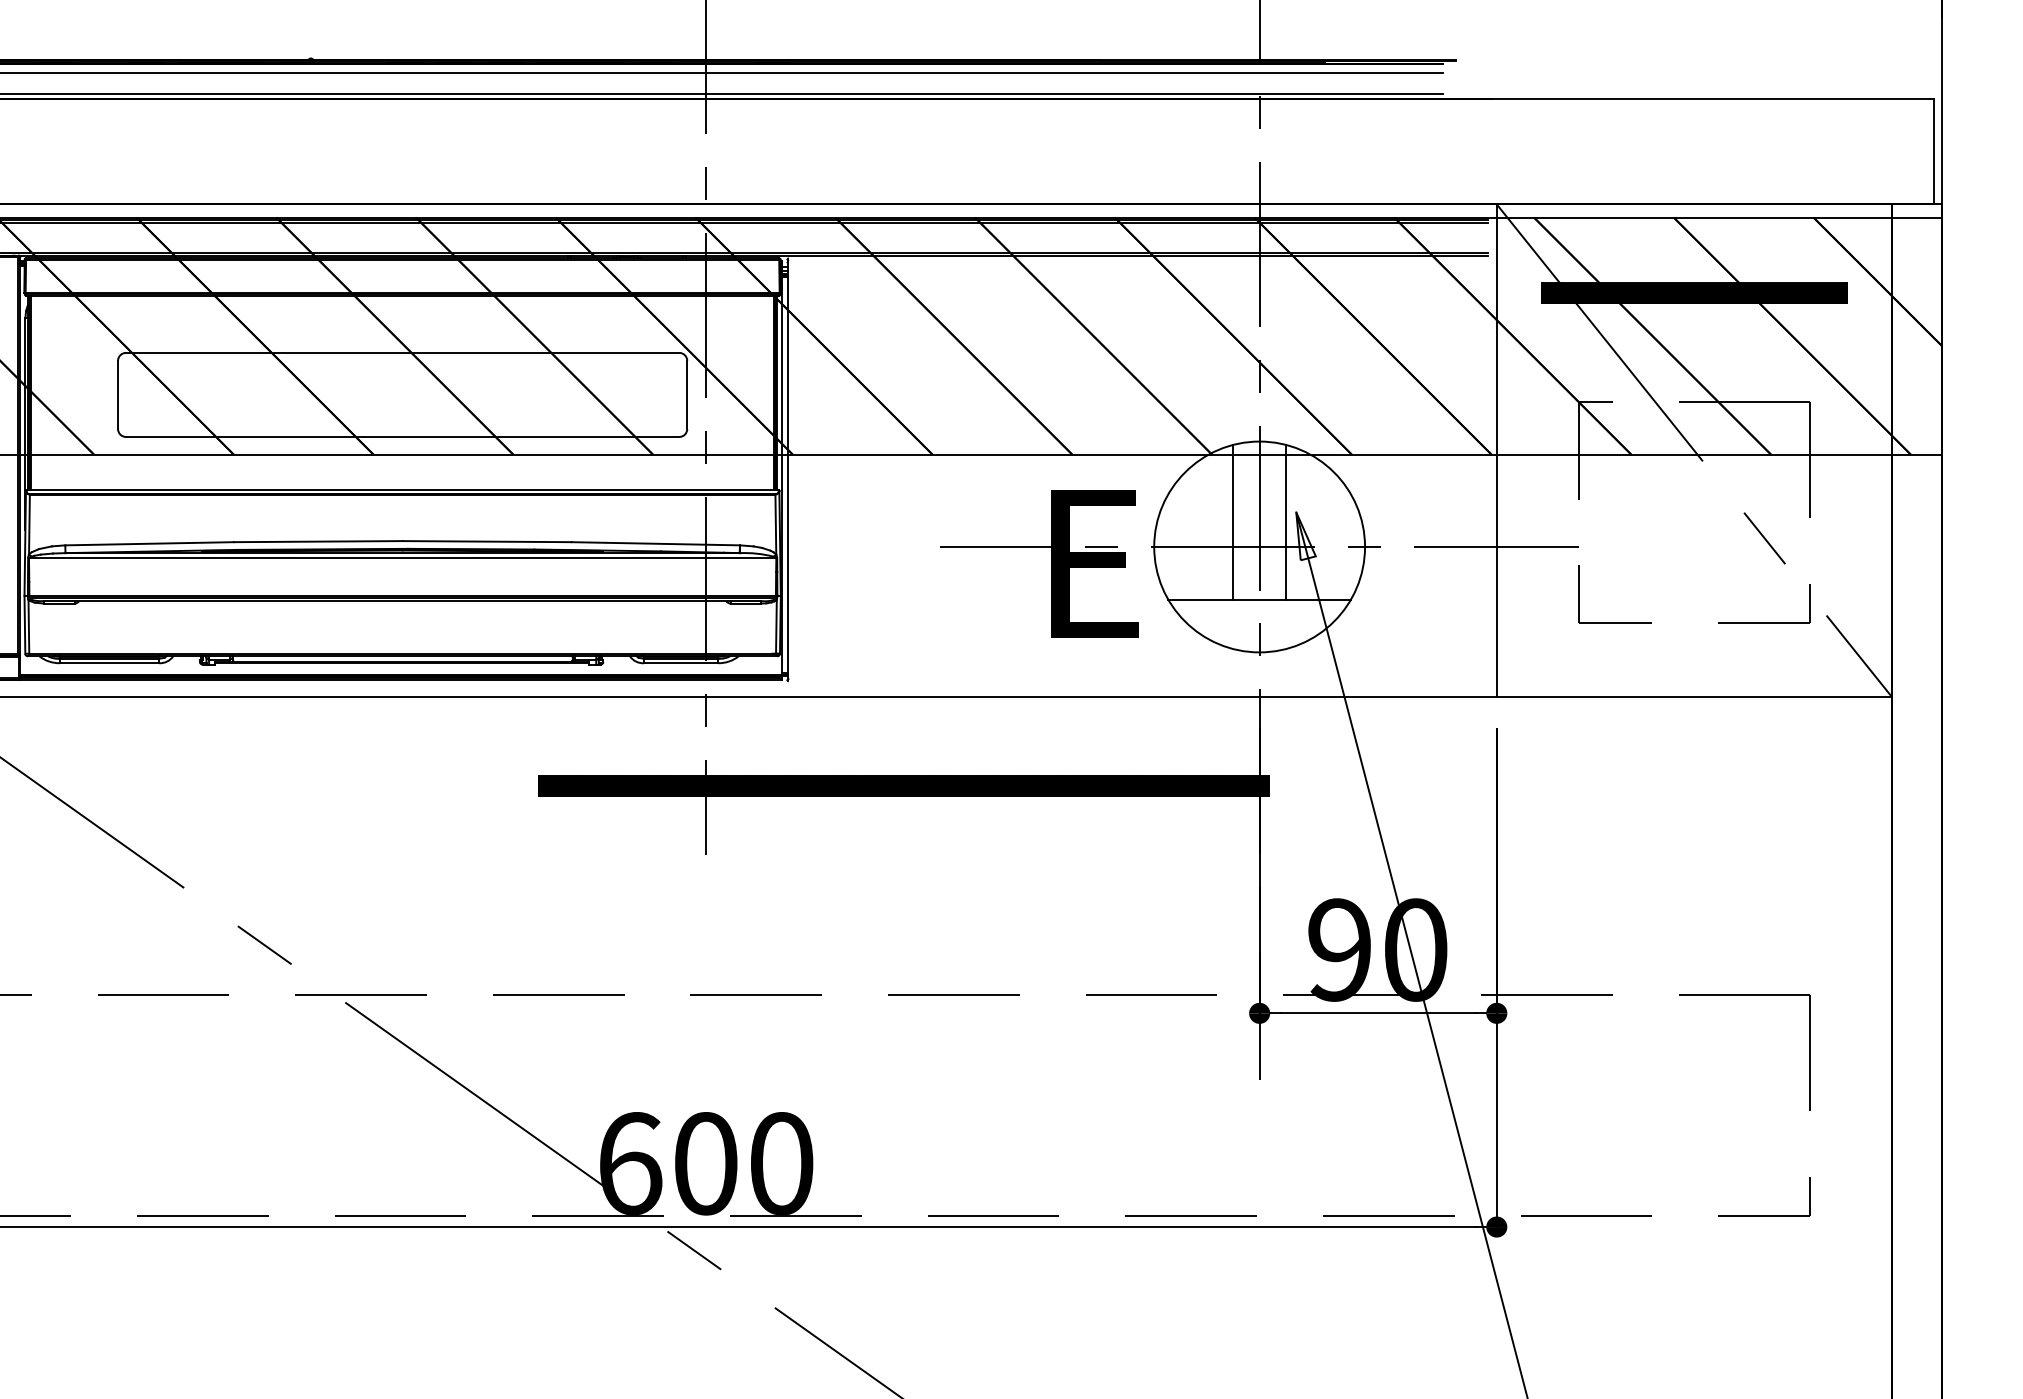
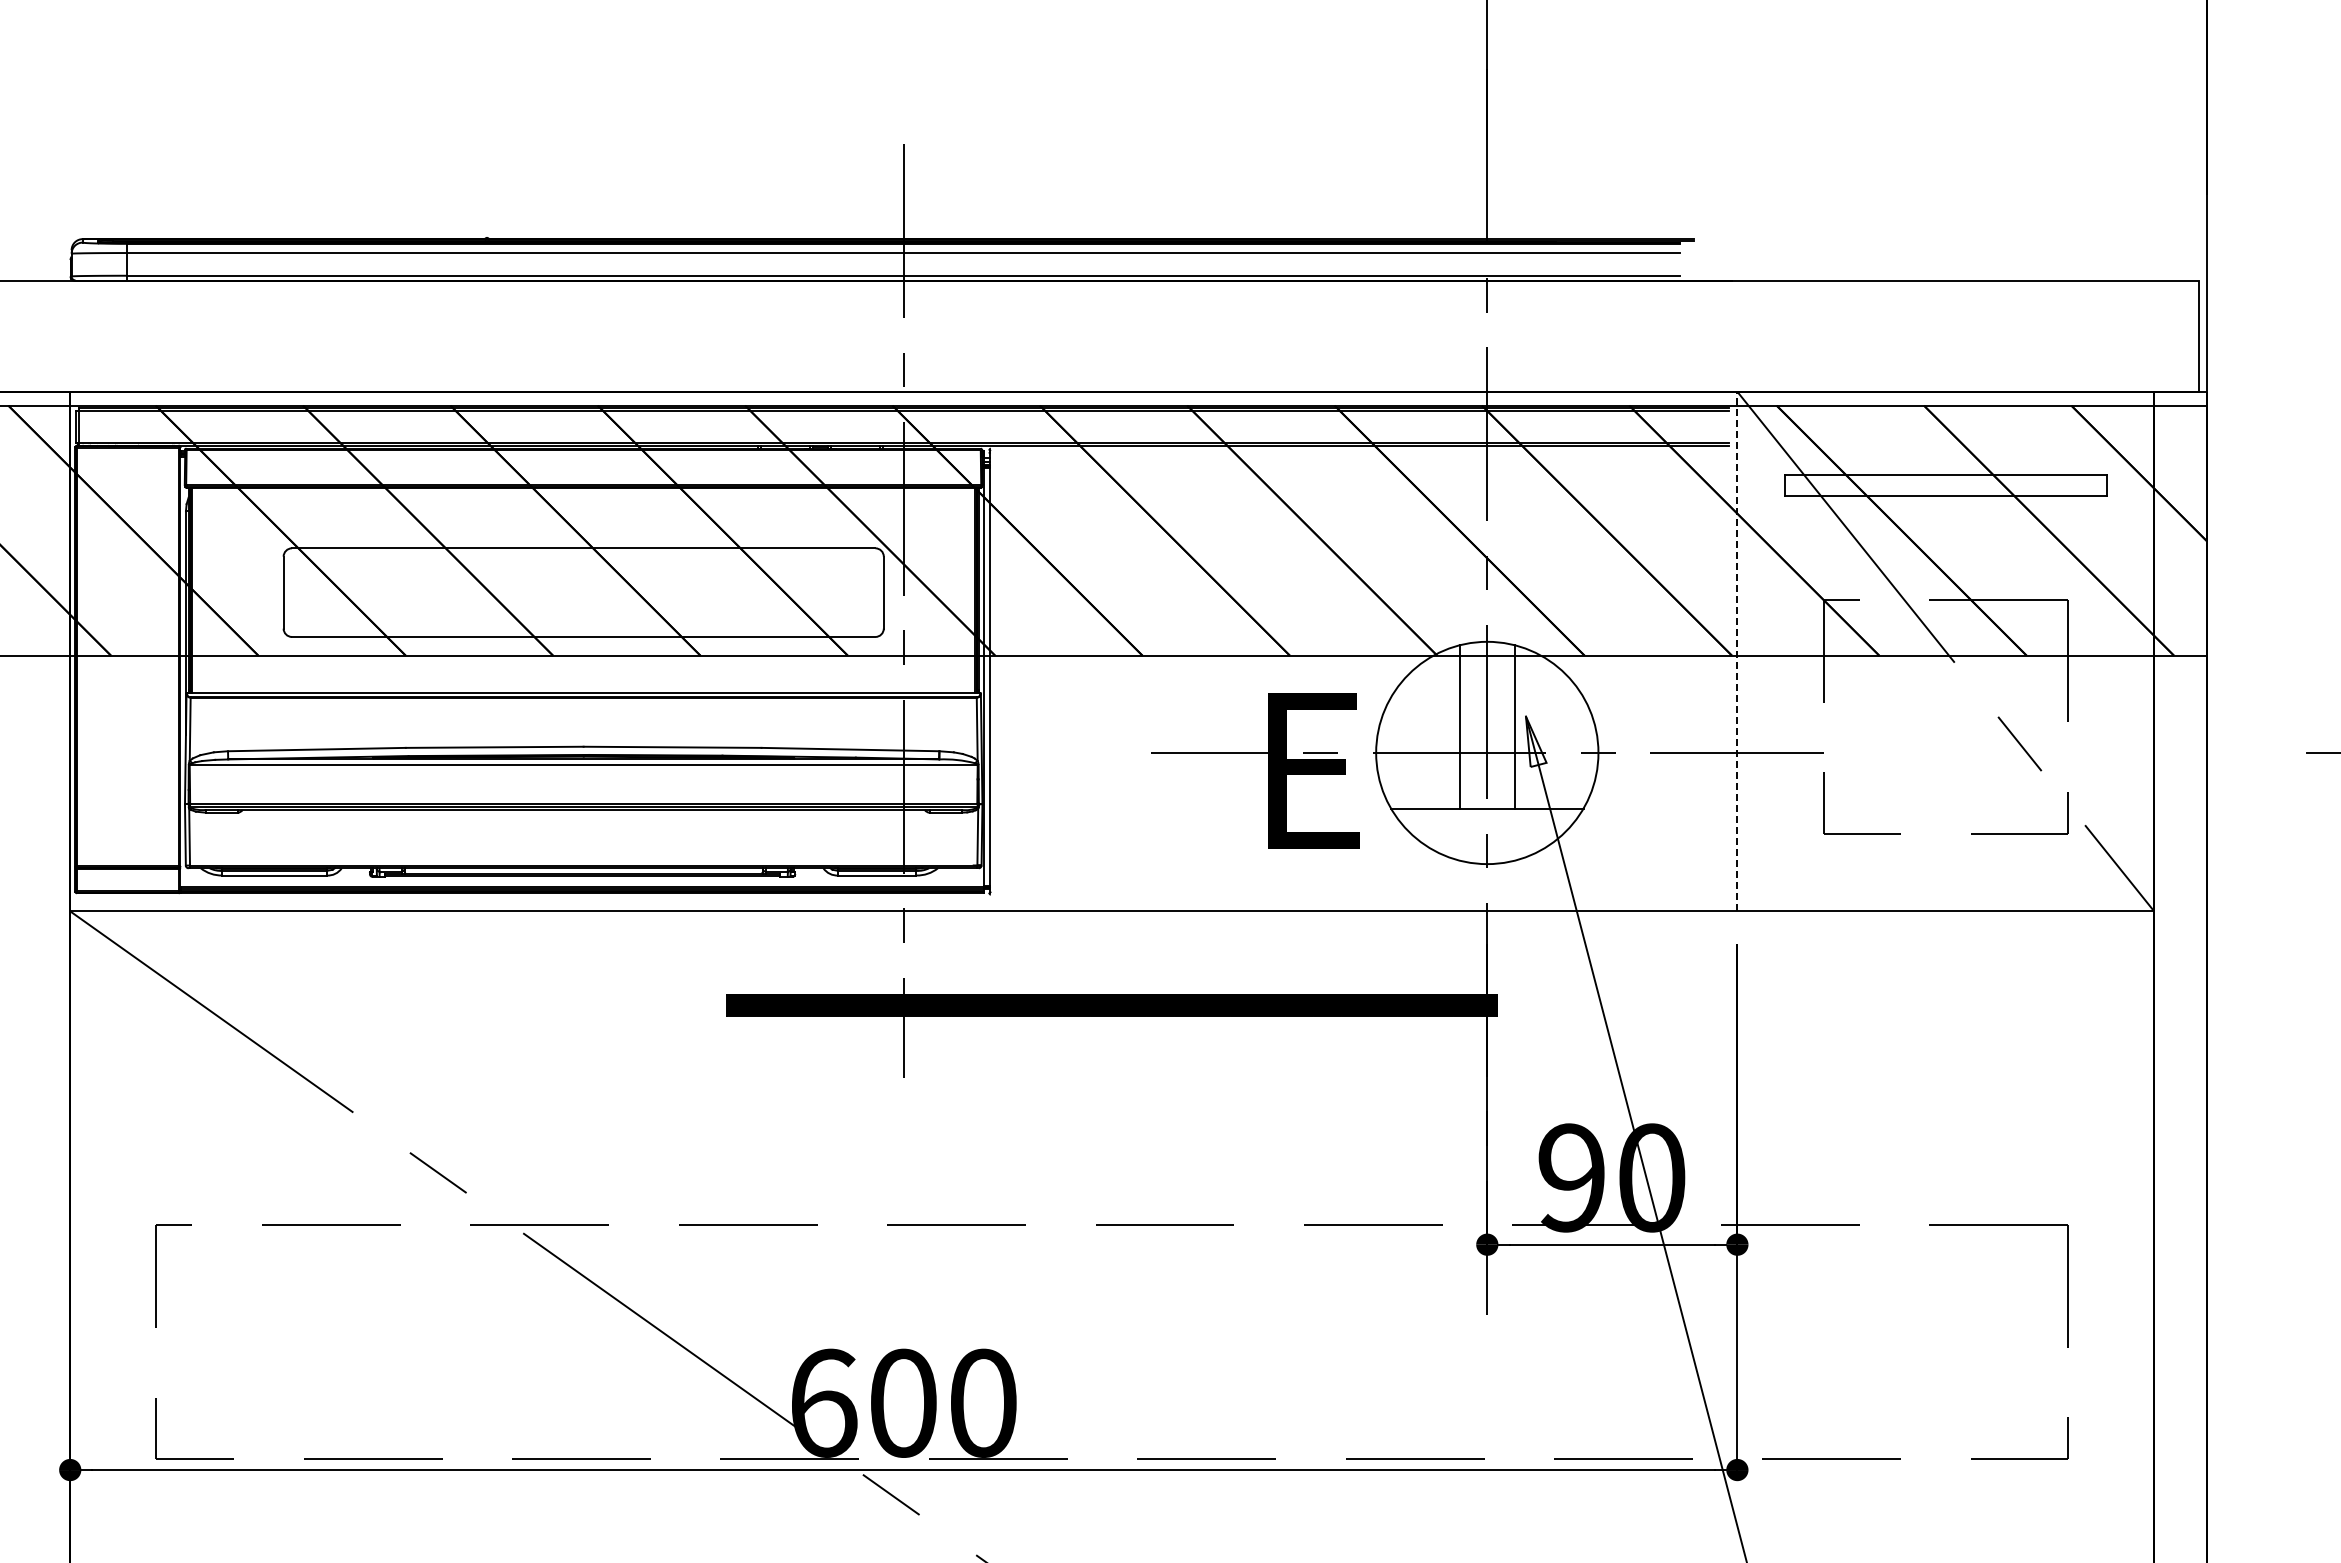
hatch: (1694, 293) -> (1945, 485), removed
line: (1496, 450) -> (1737, 651), solid -> dashed

